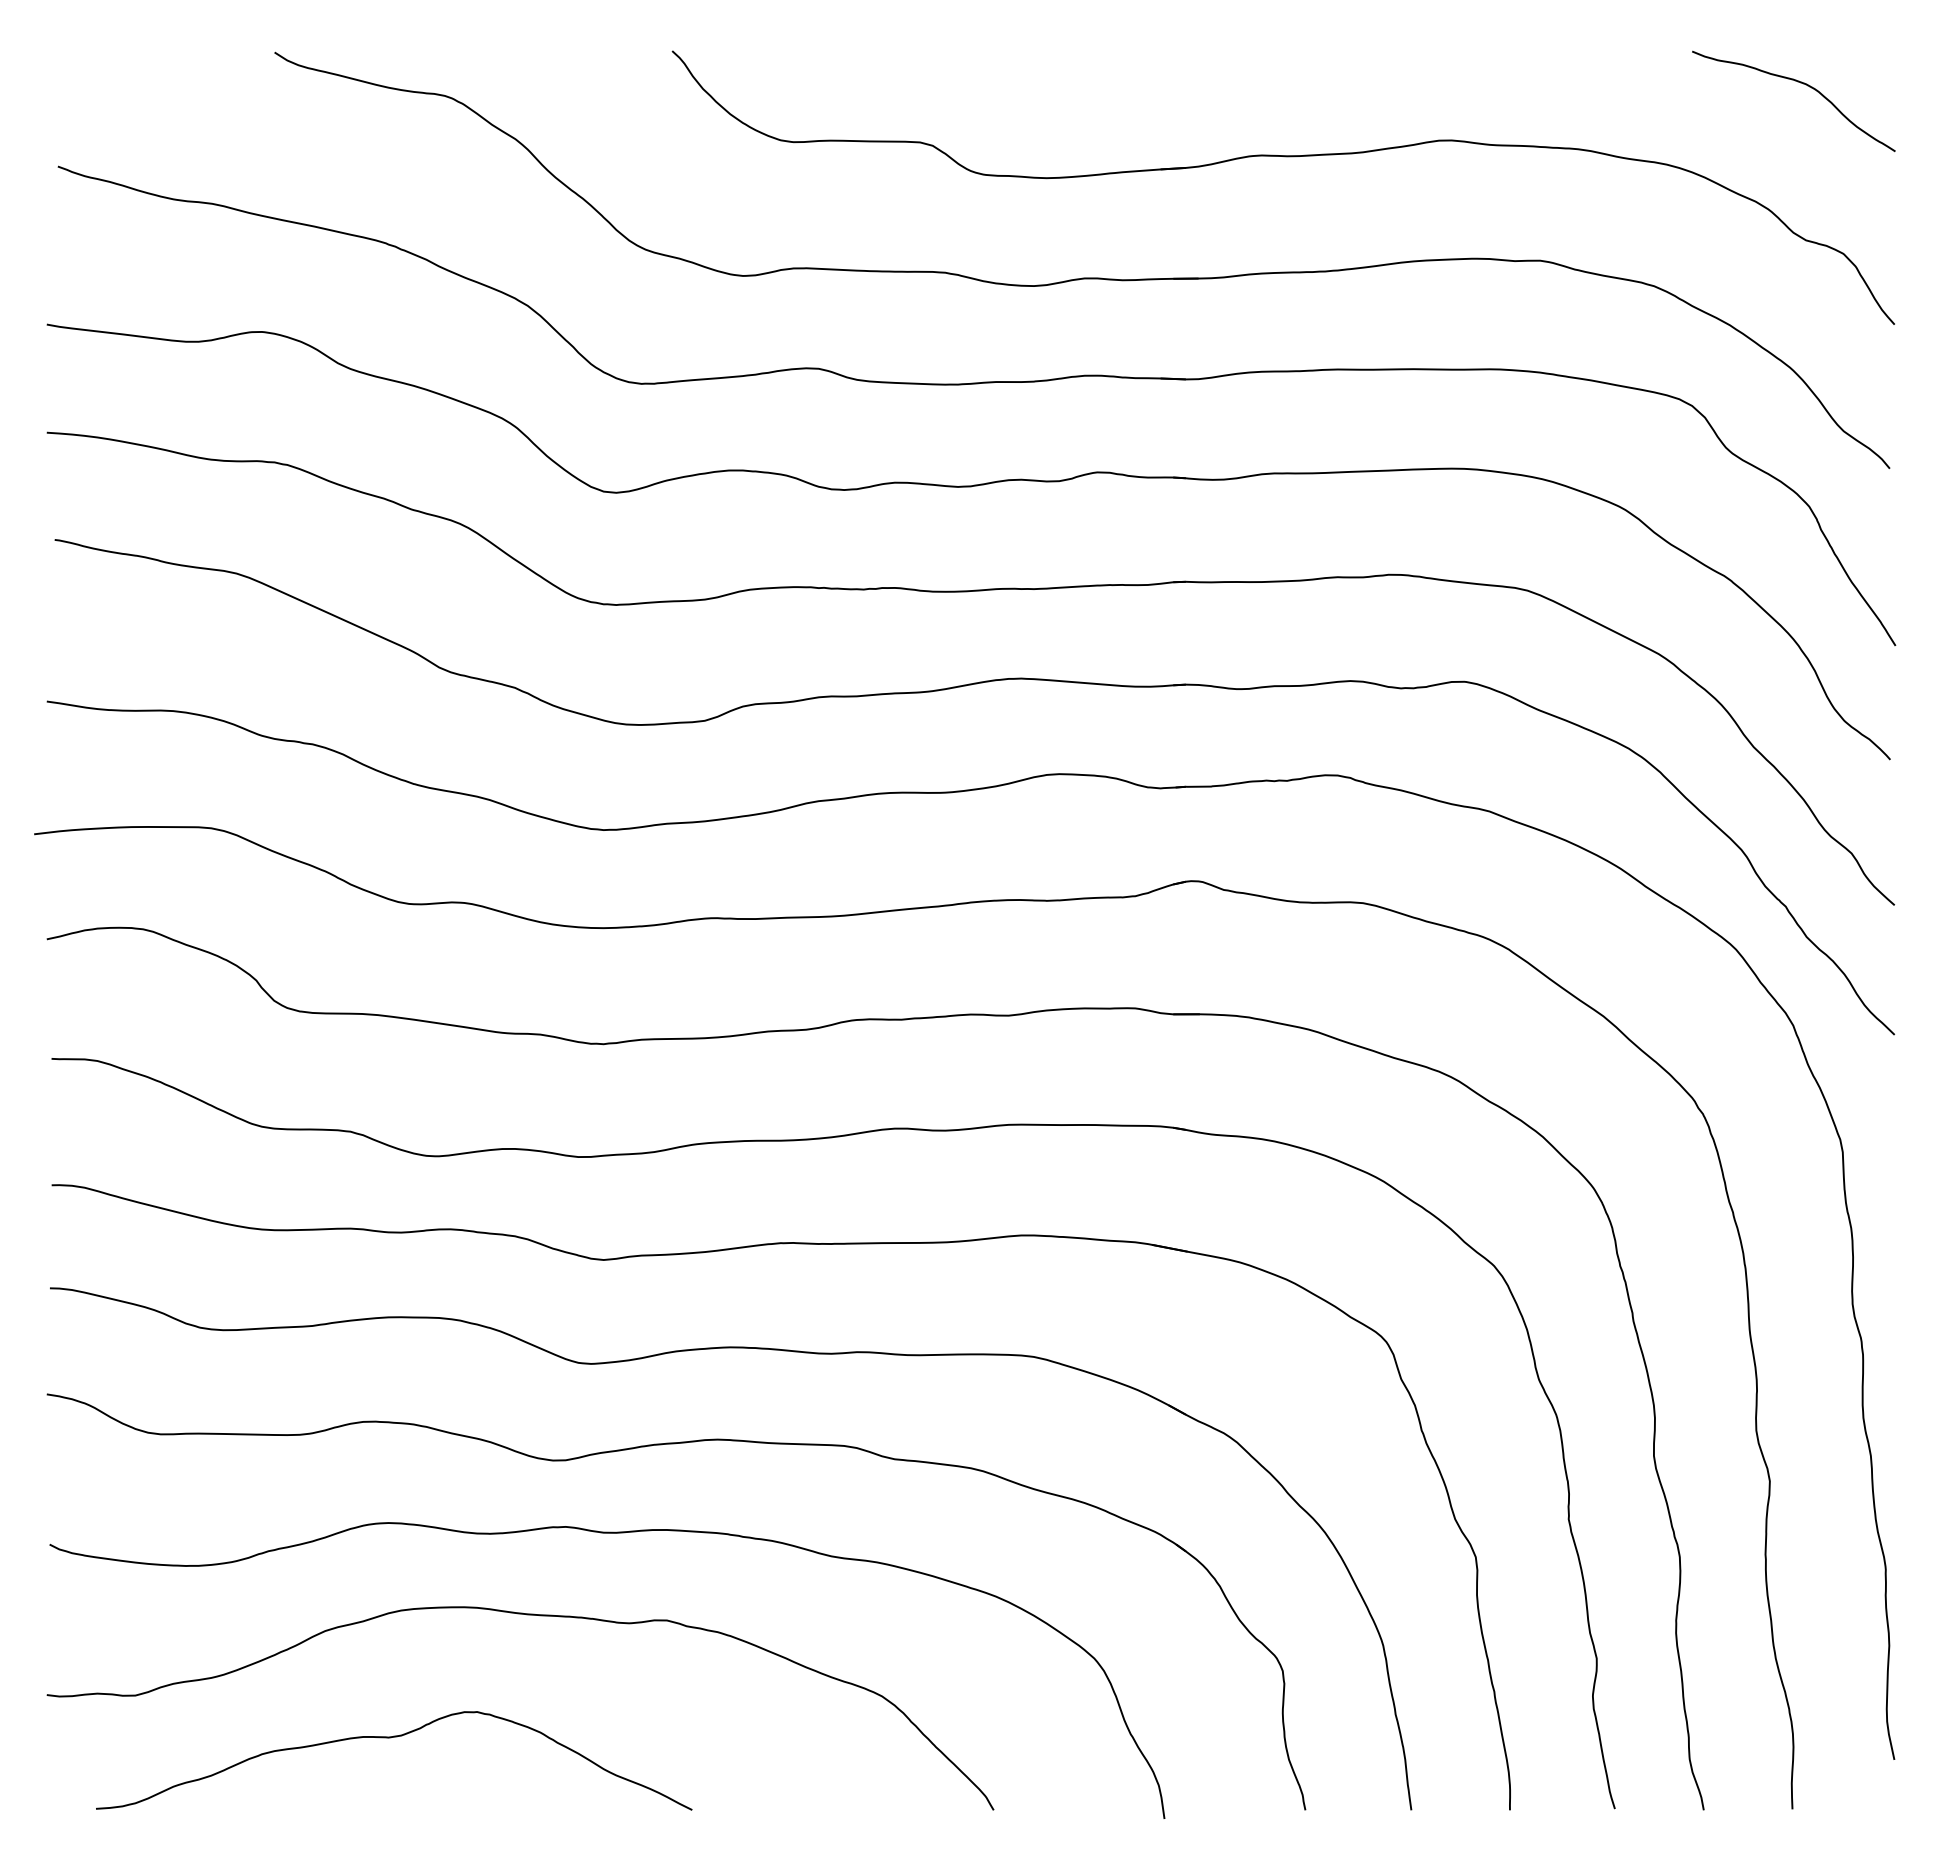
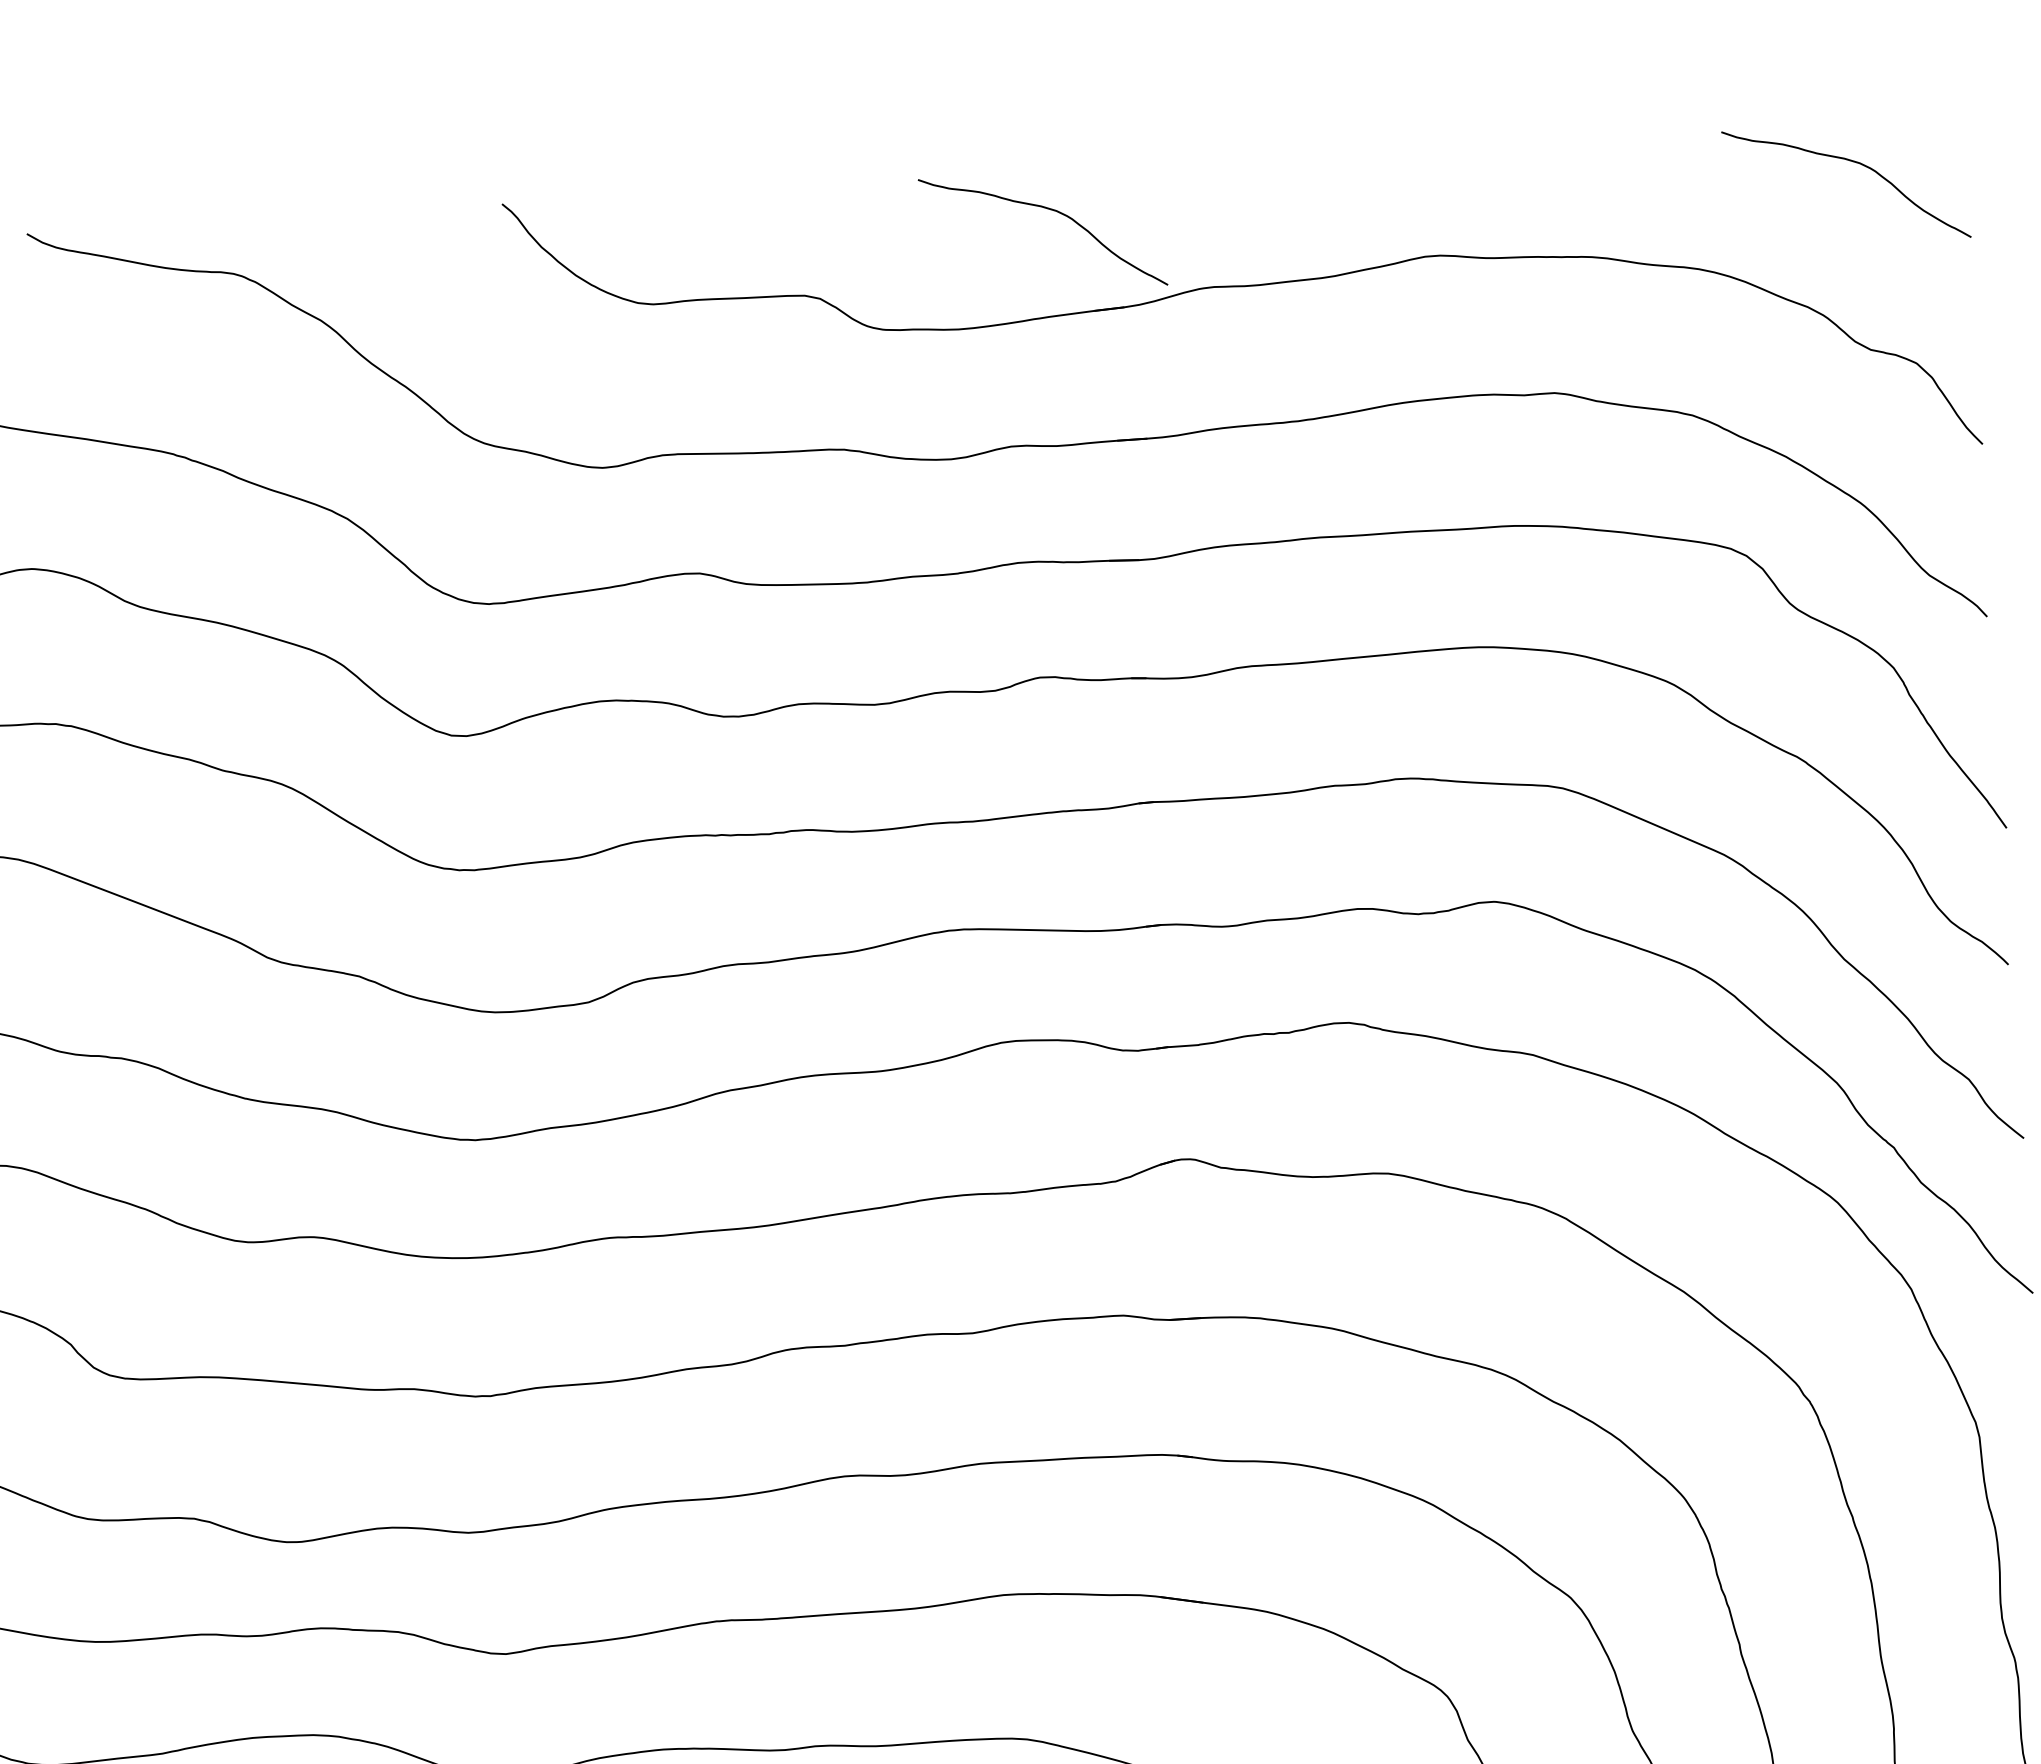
curve: (1128, 83) -> (1049, 210), added

